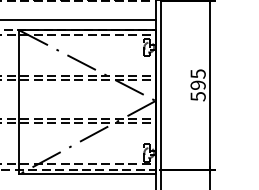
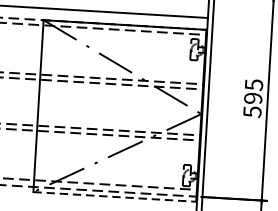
line: (88, 174) -> (115, 197), solid -> dashed

